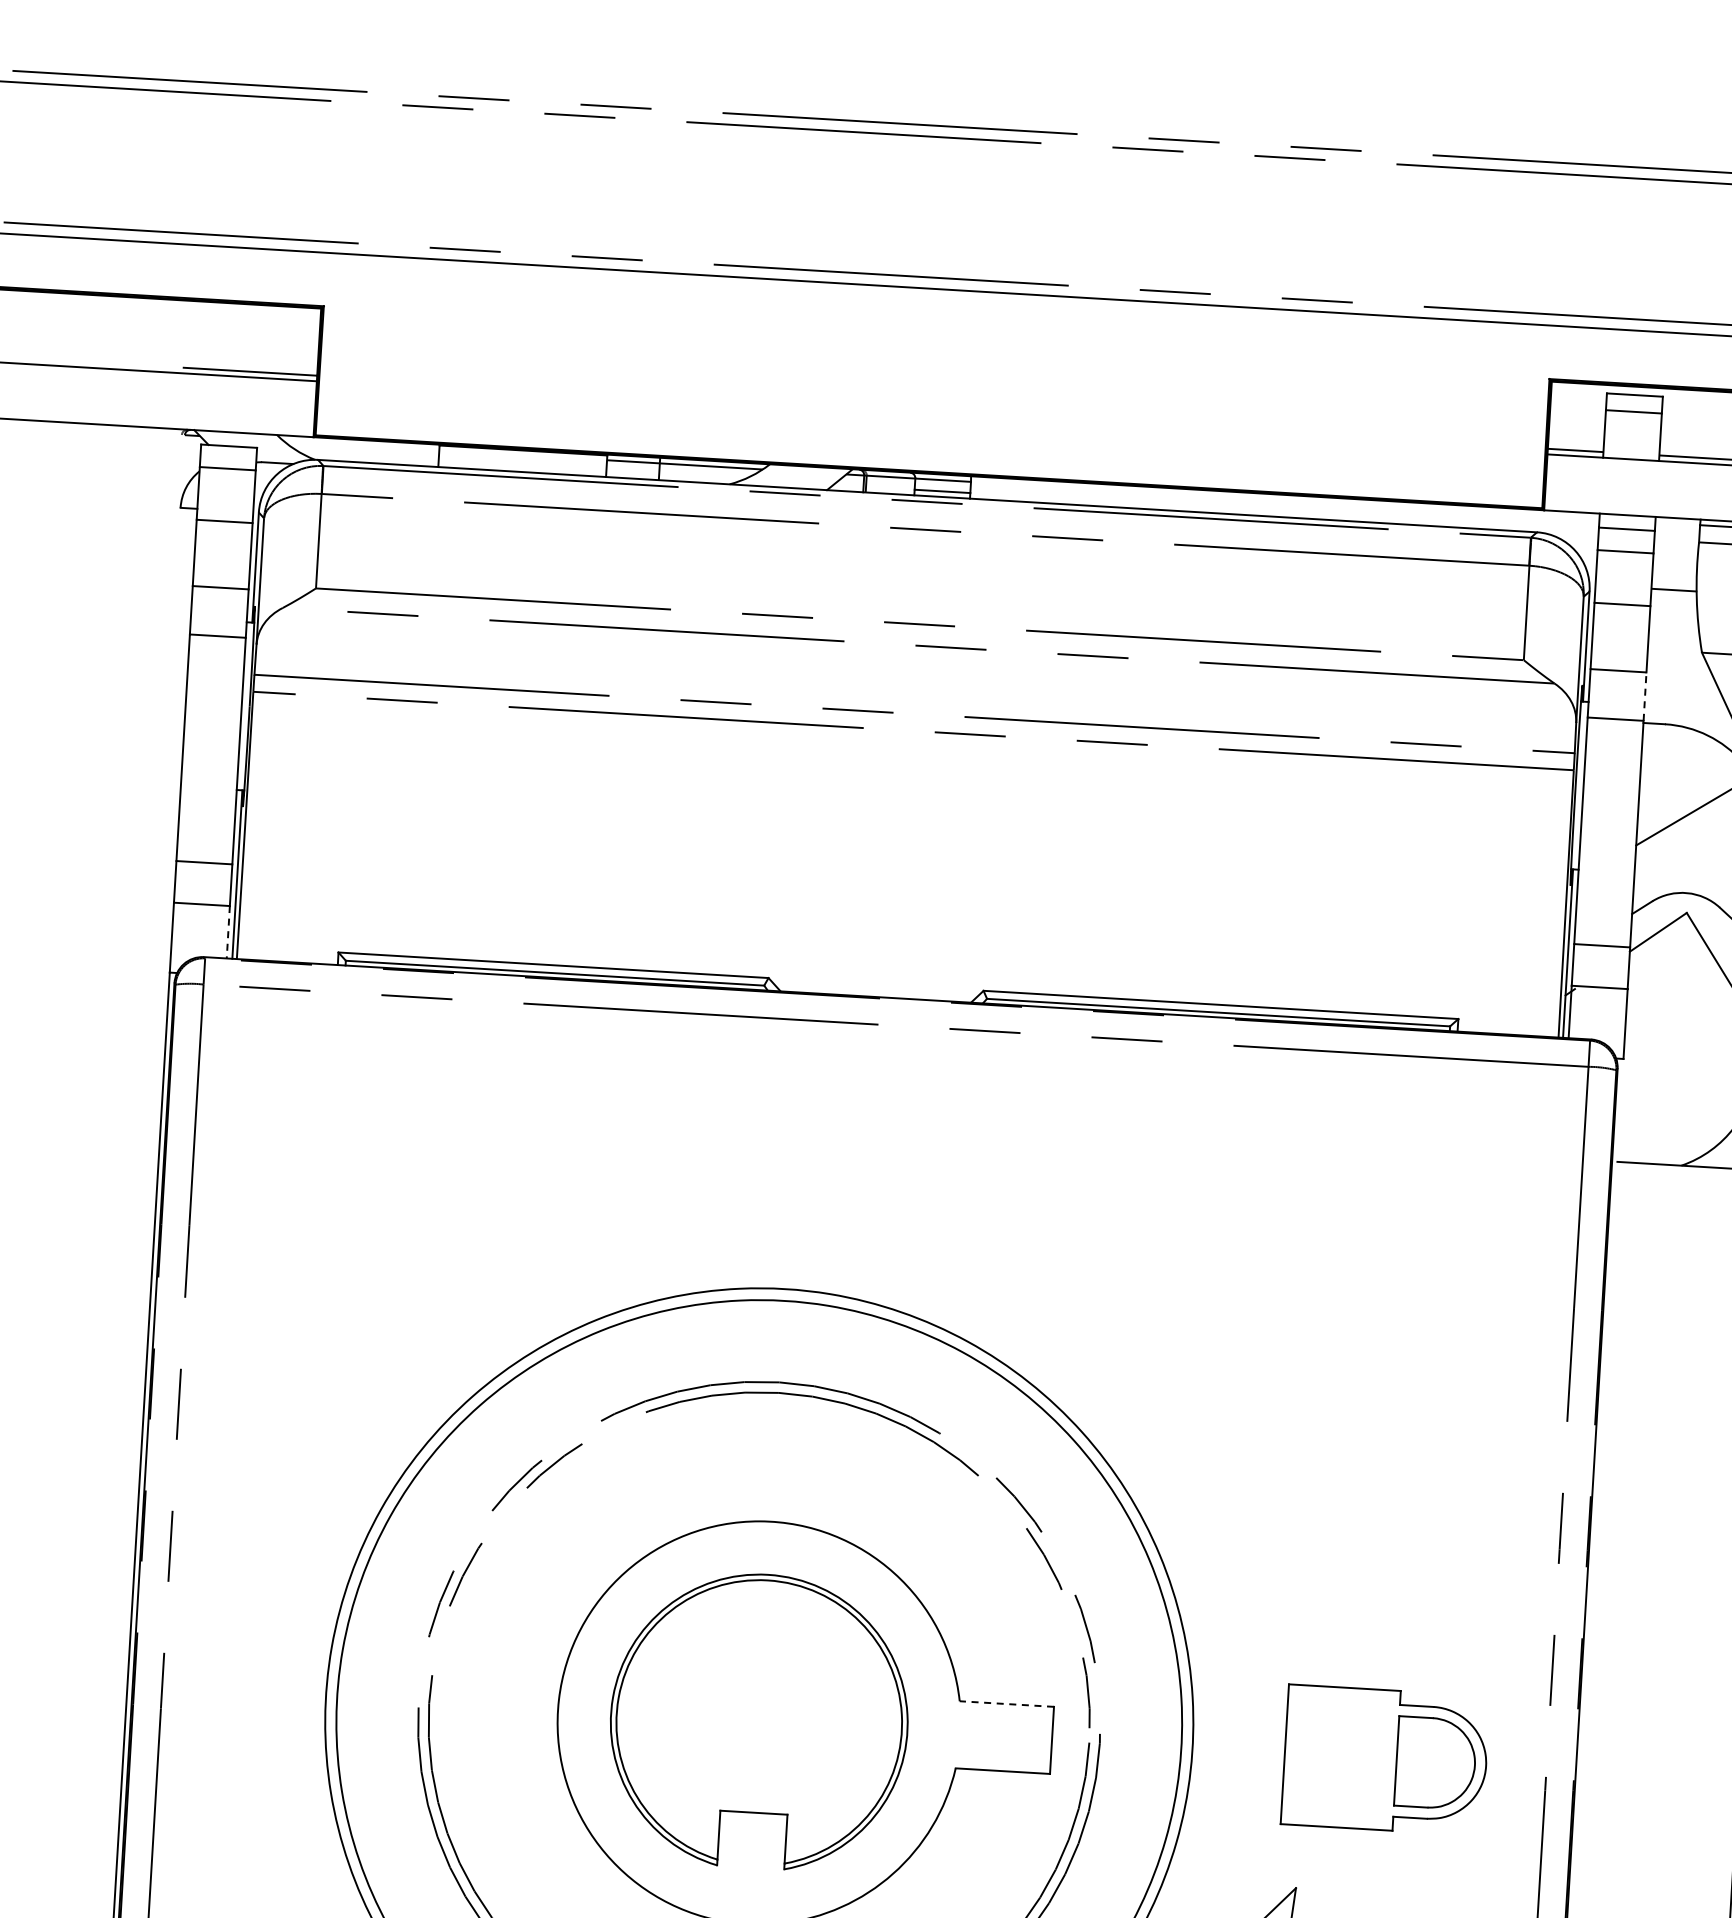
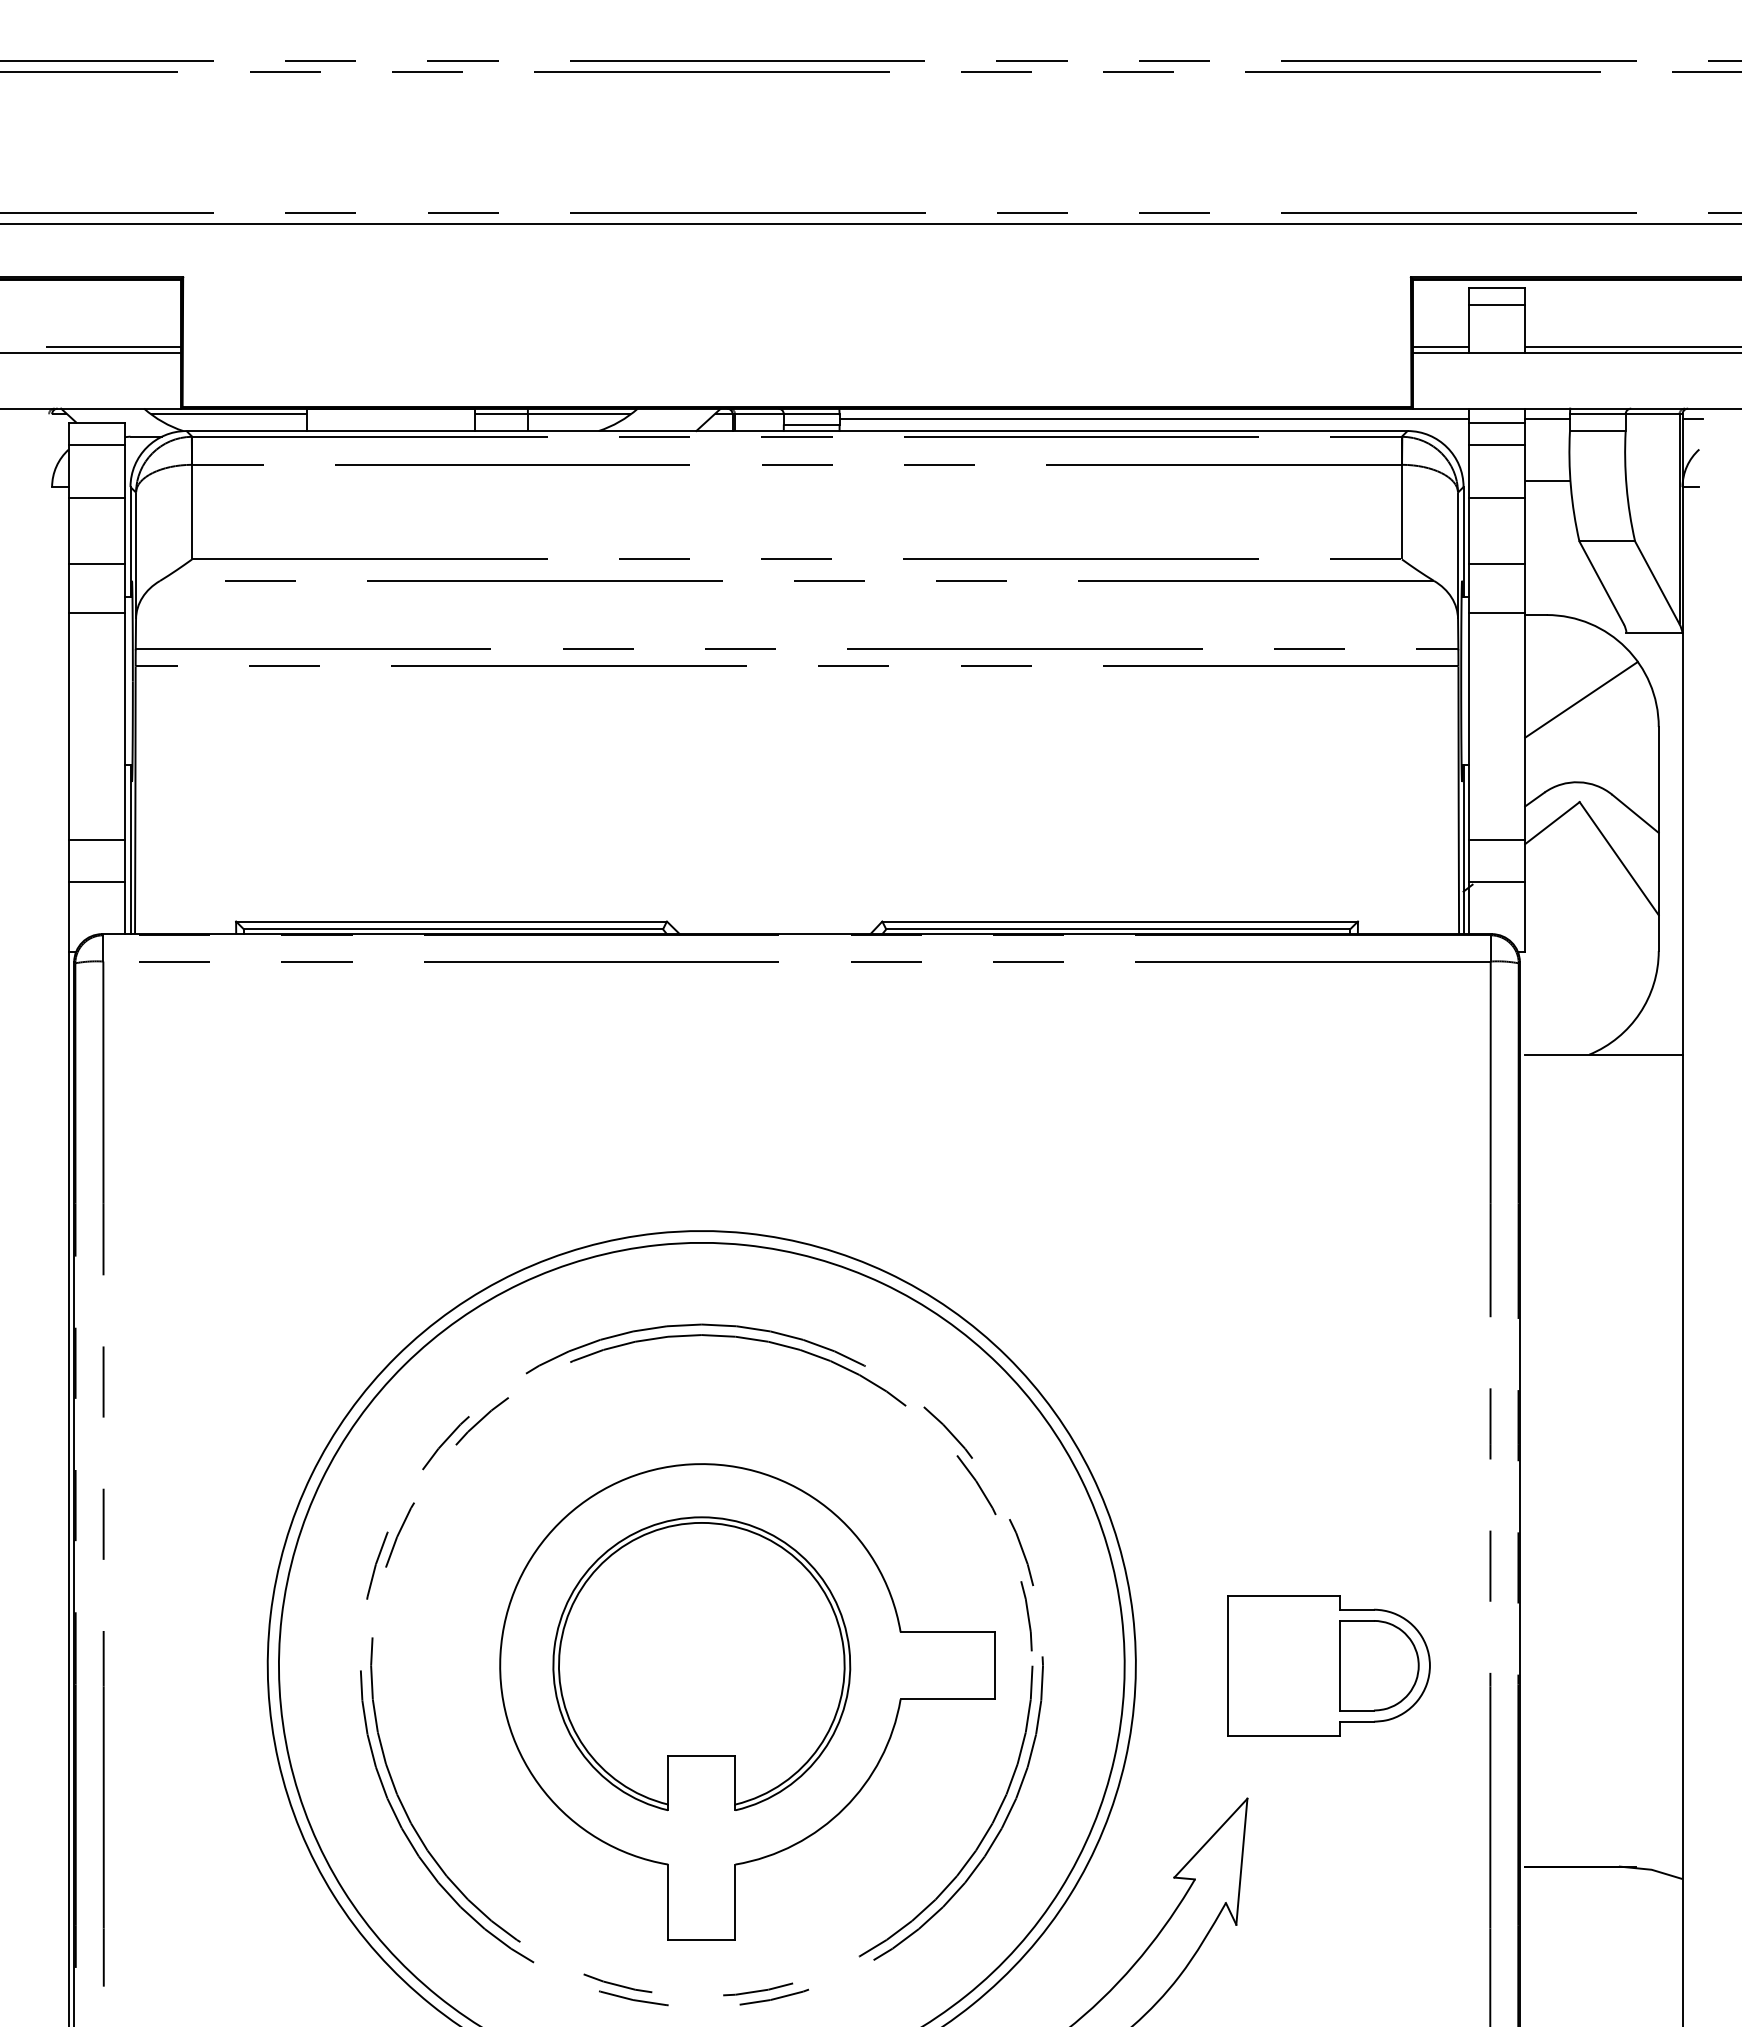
line: (360, 445) -> (228, 414), added
line: (1285, 505) -> (1154, 419), added
line: (1677, 529) -> (1547, 419), added
line: (1645, 696) -> (1525, 588), dashed -> solid
line: (227, 932) -> (124, 908), dashed -> solid
line: (1006, 1704) -> (947, 1632), dashed -> solid

